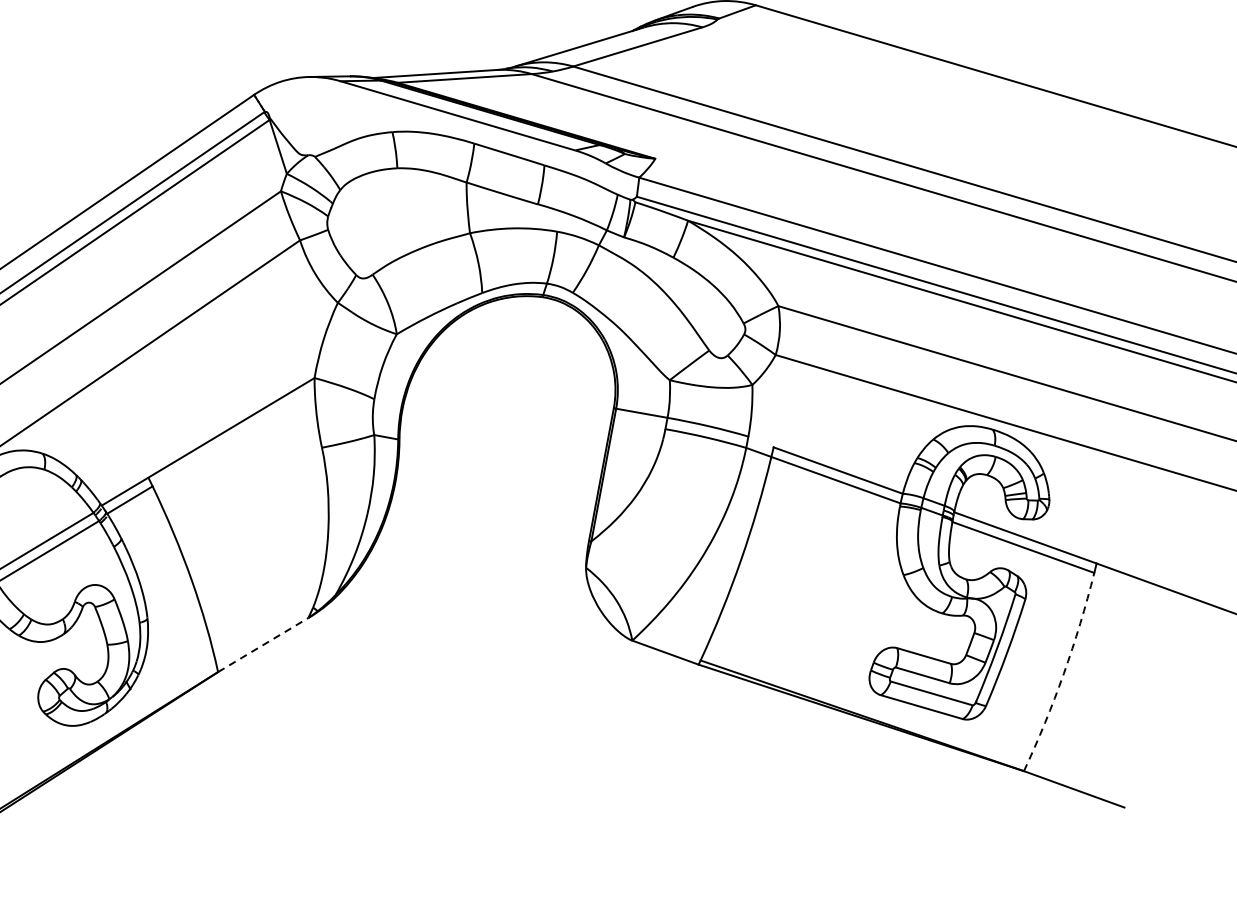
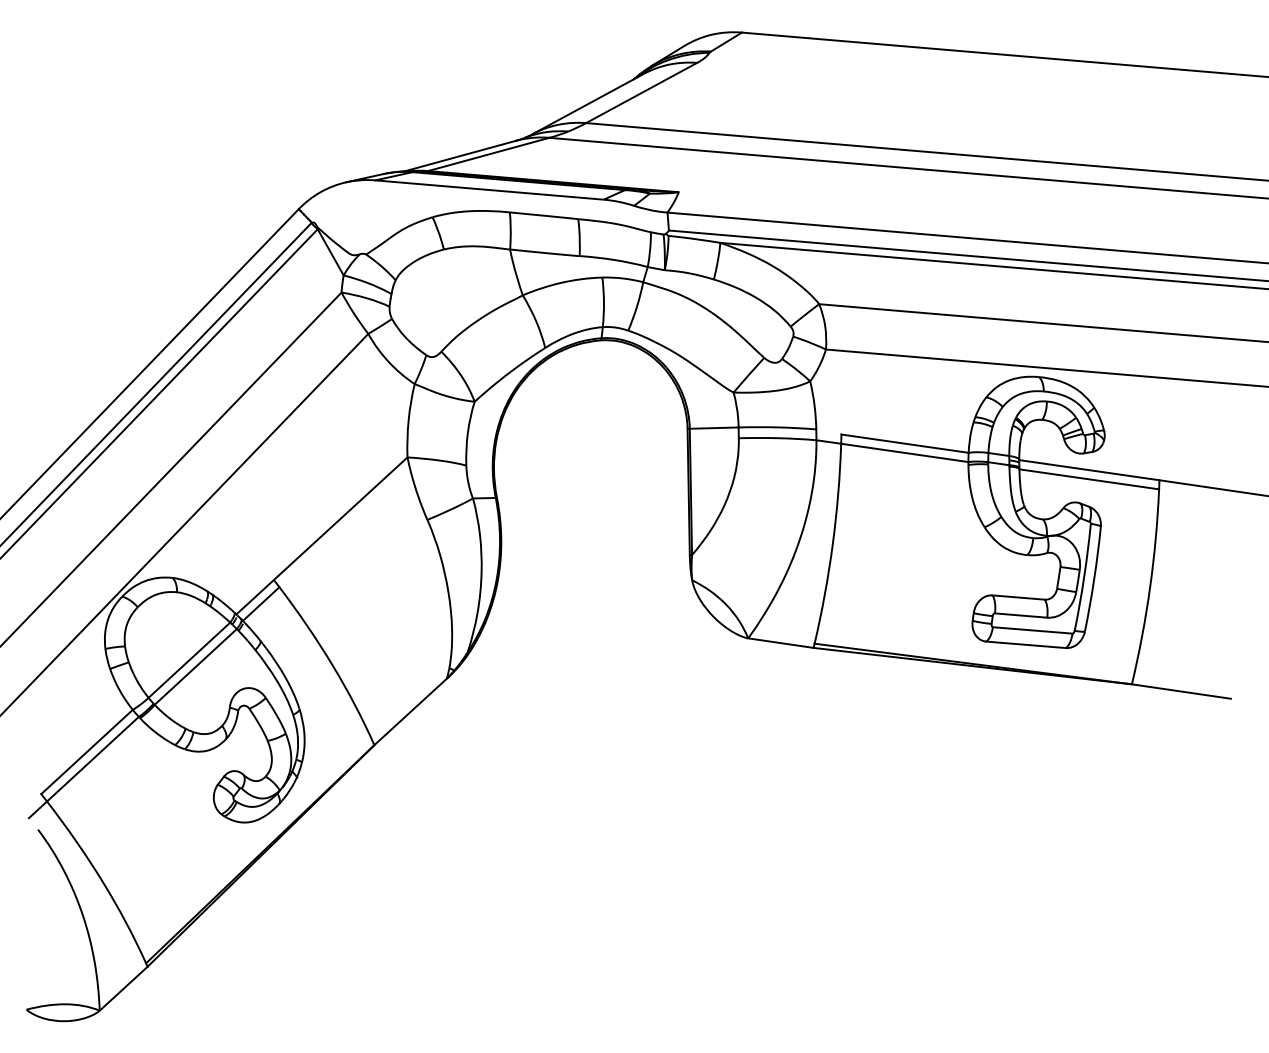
line: (264, 644) -> (411, 711), dashed -> solid
arc: (1064, 673) -> (1150, 587), dashed -> solid

